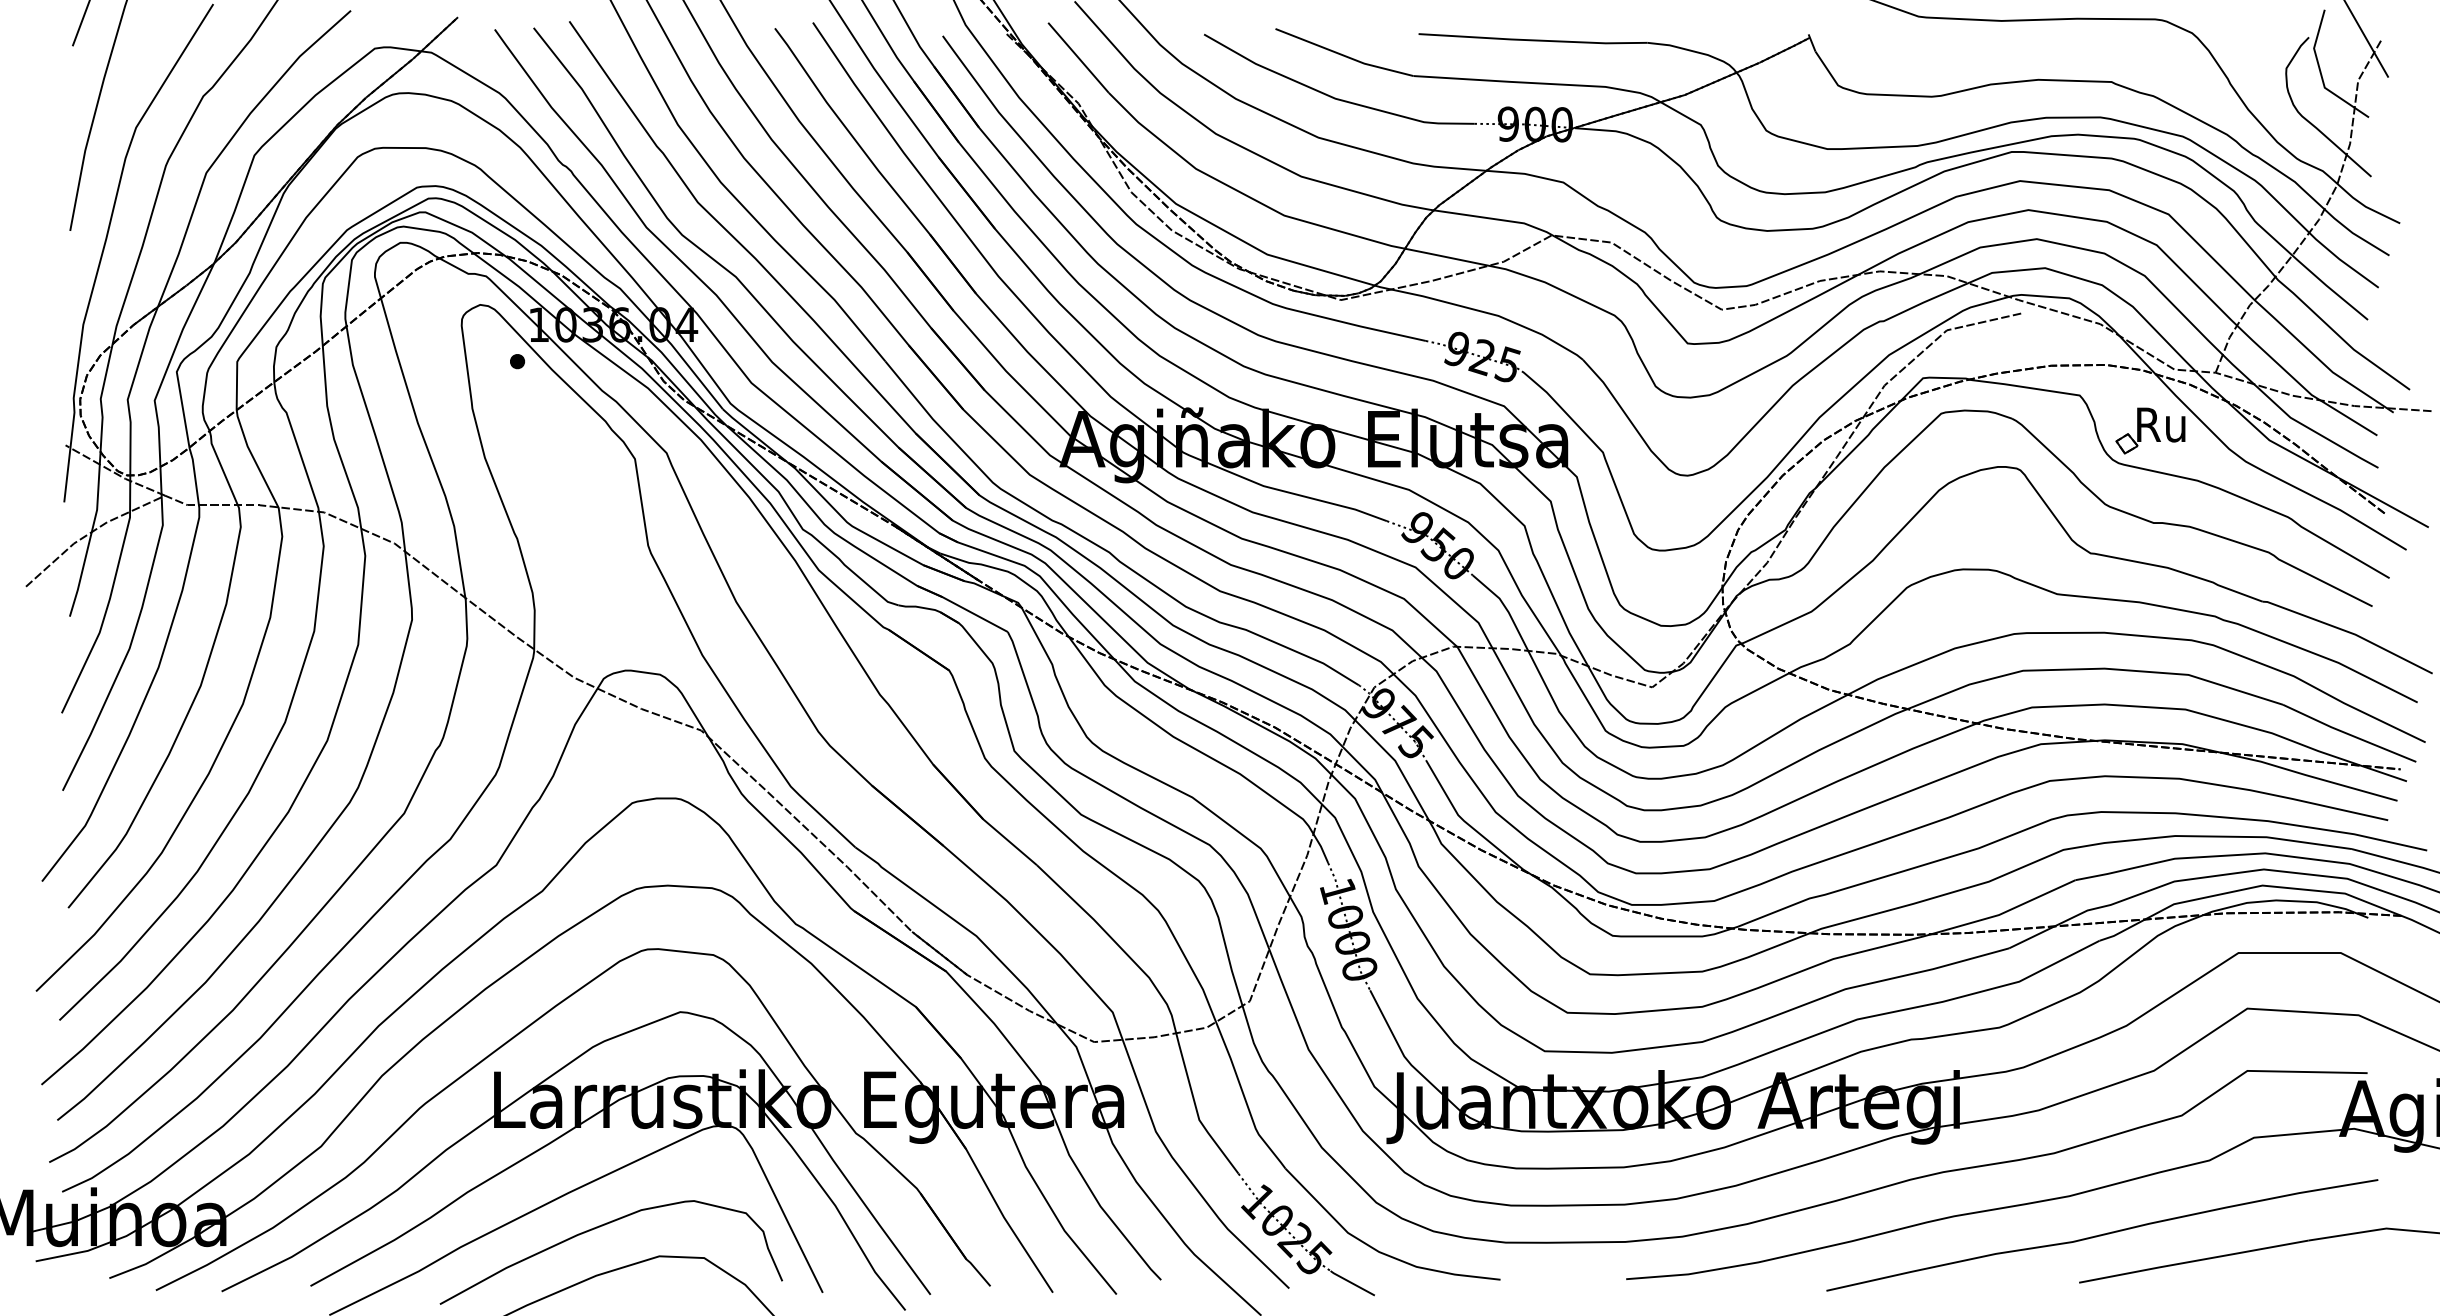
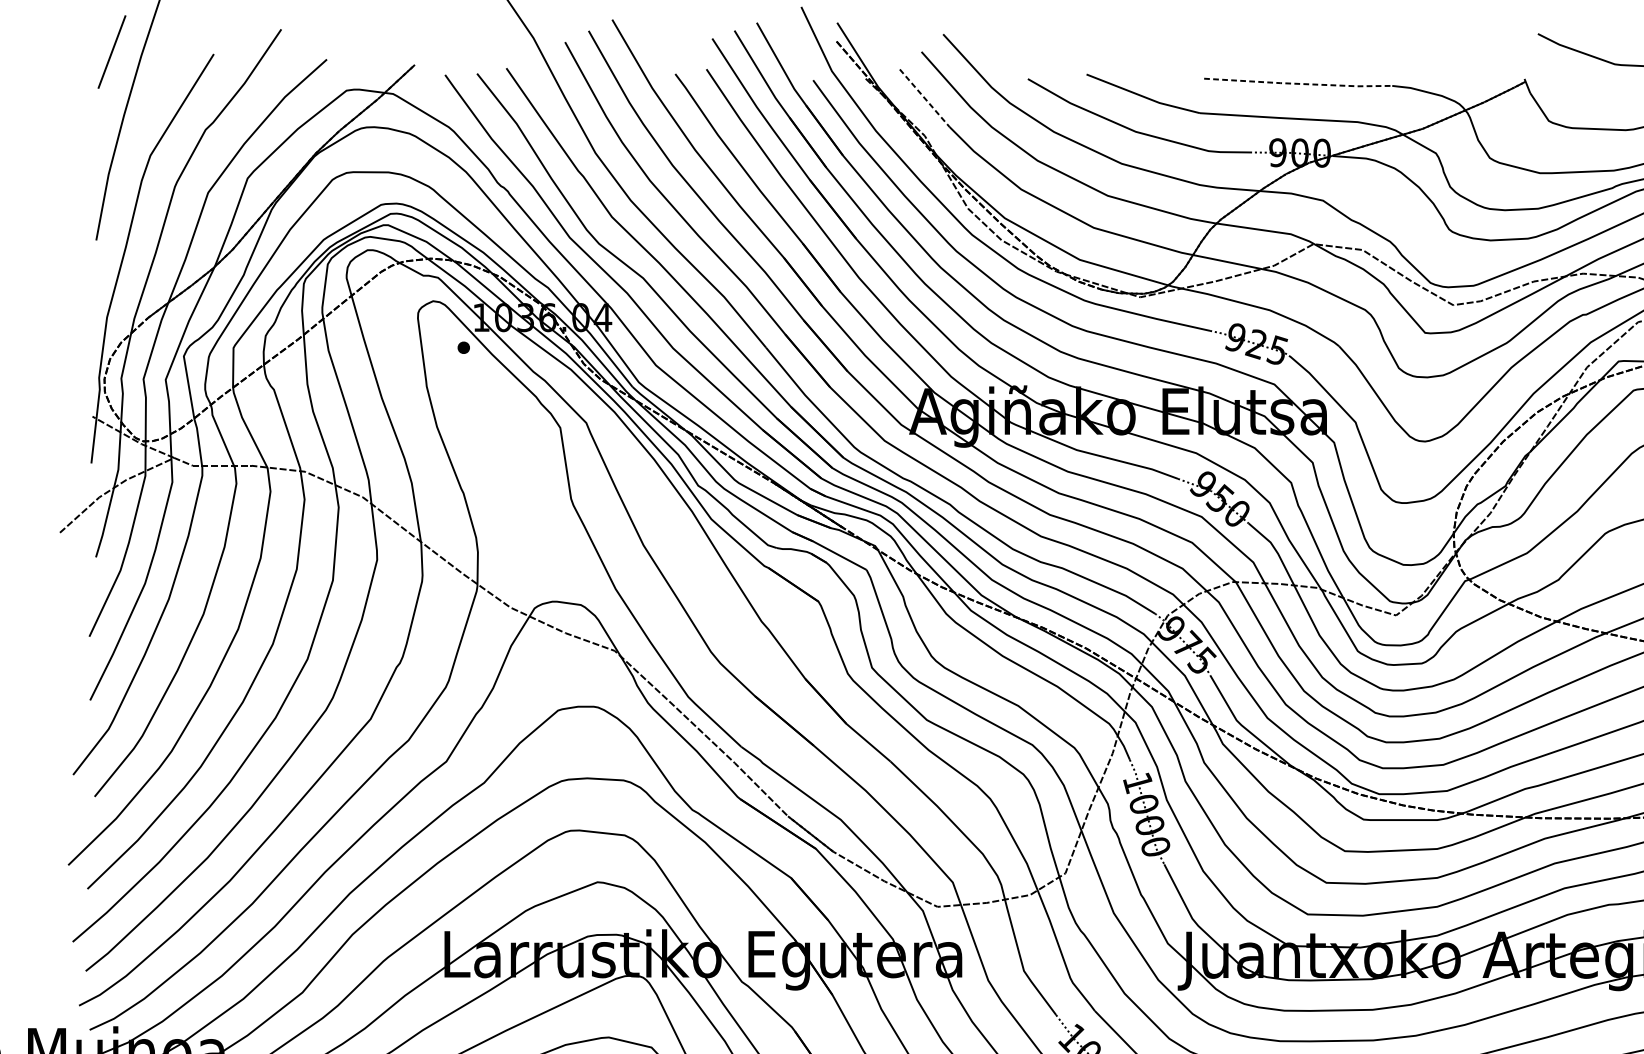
line: (1533, 40) -> (1298, 83), solid -> dashed
line: (1078, 58) -> (924, 98), solid -> dashed

